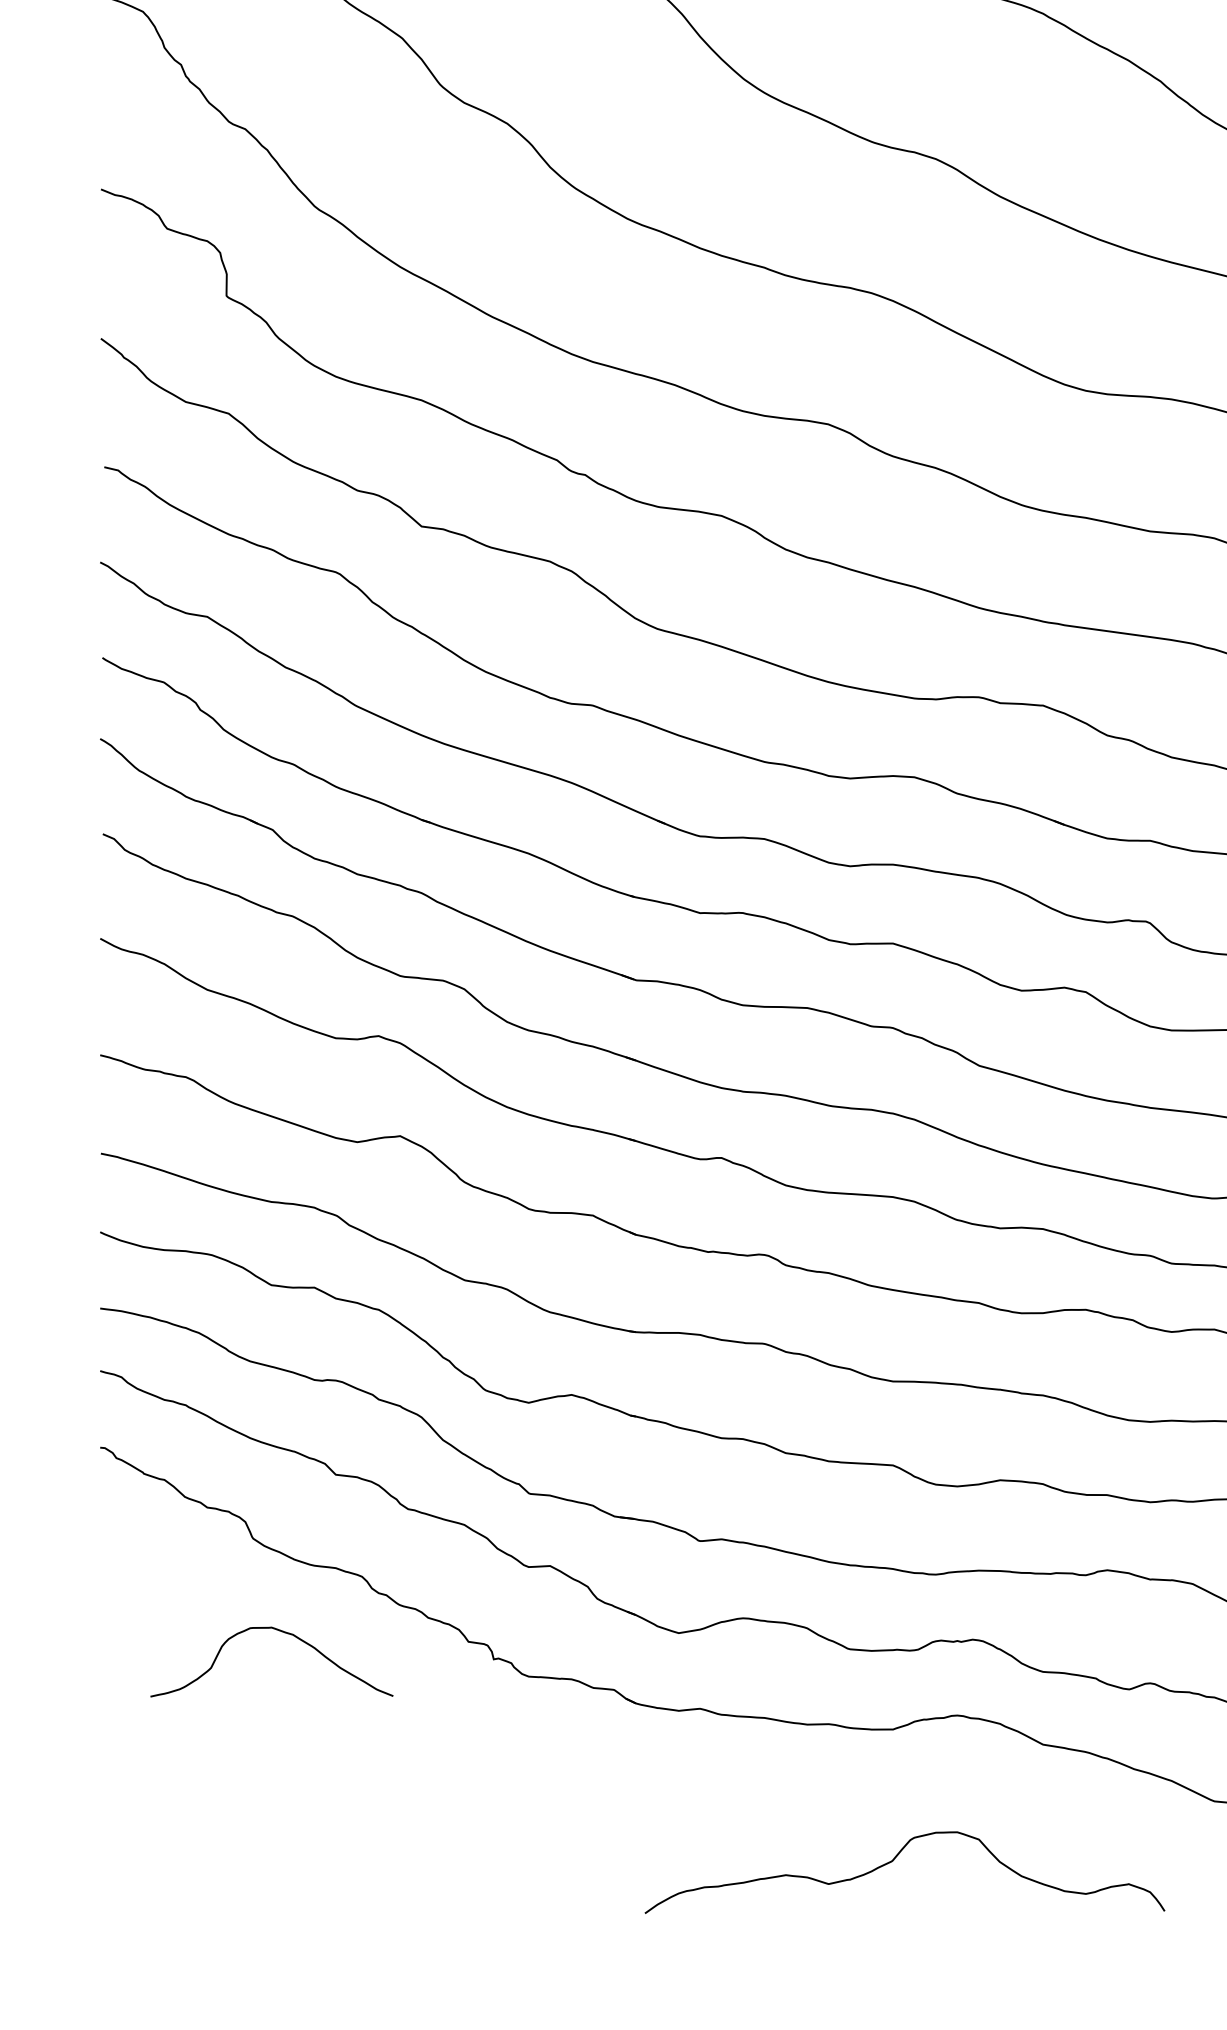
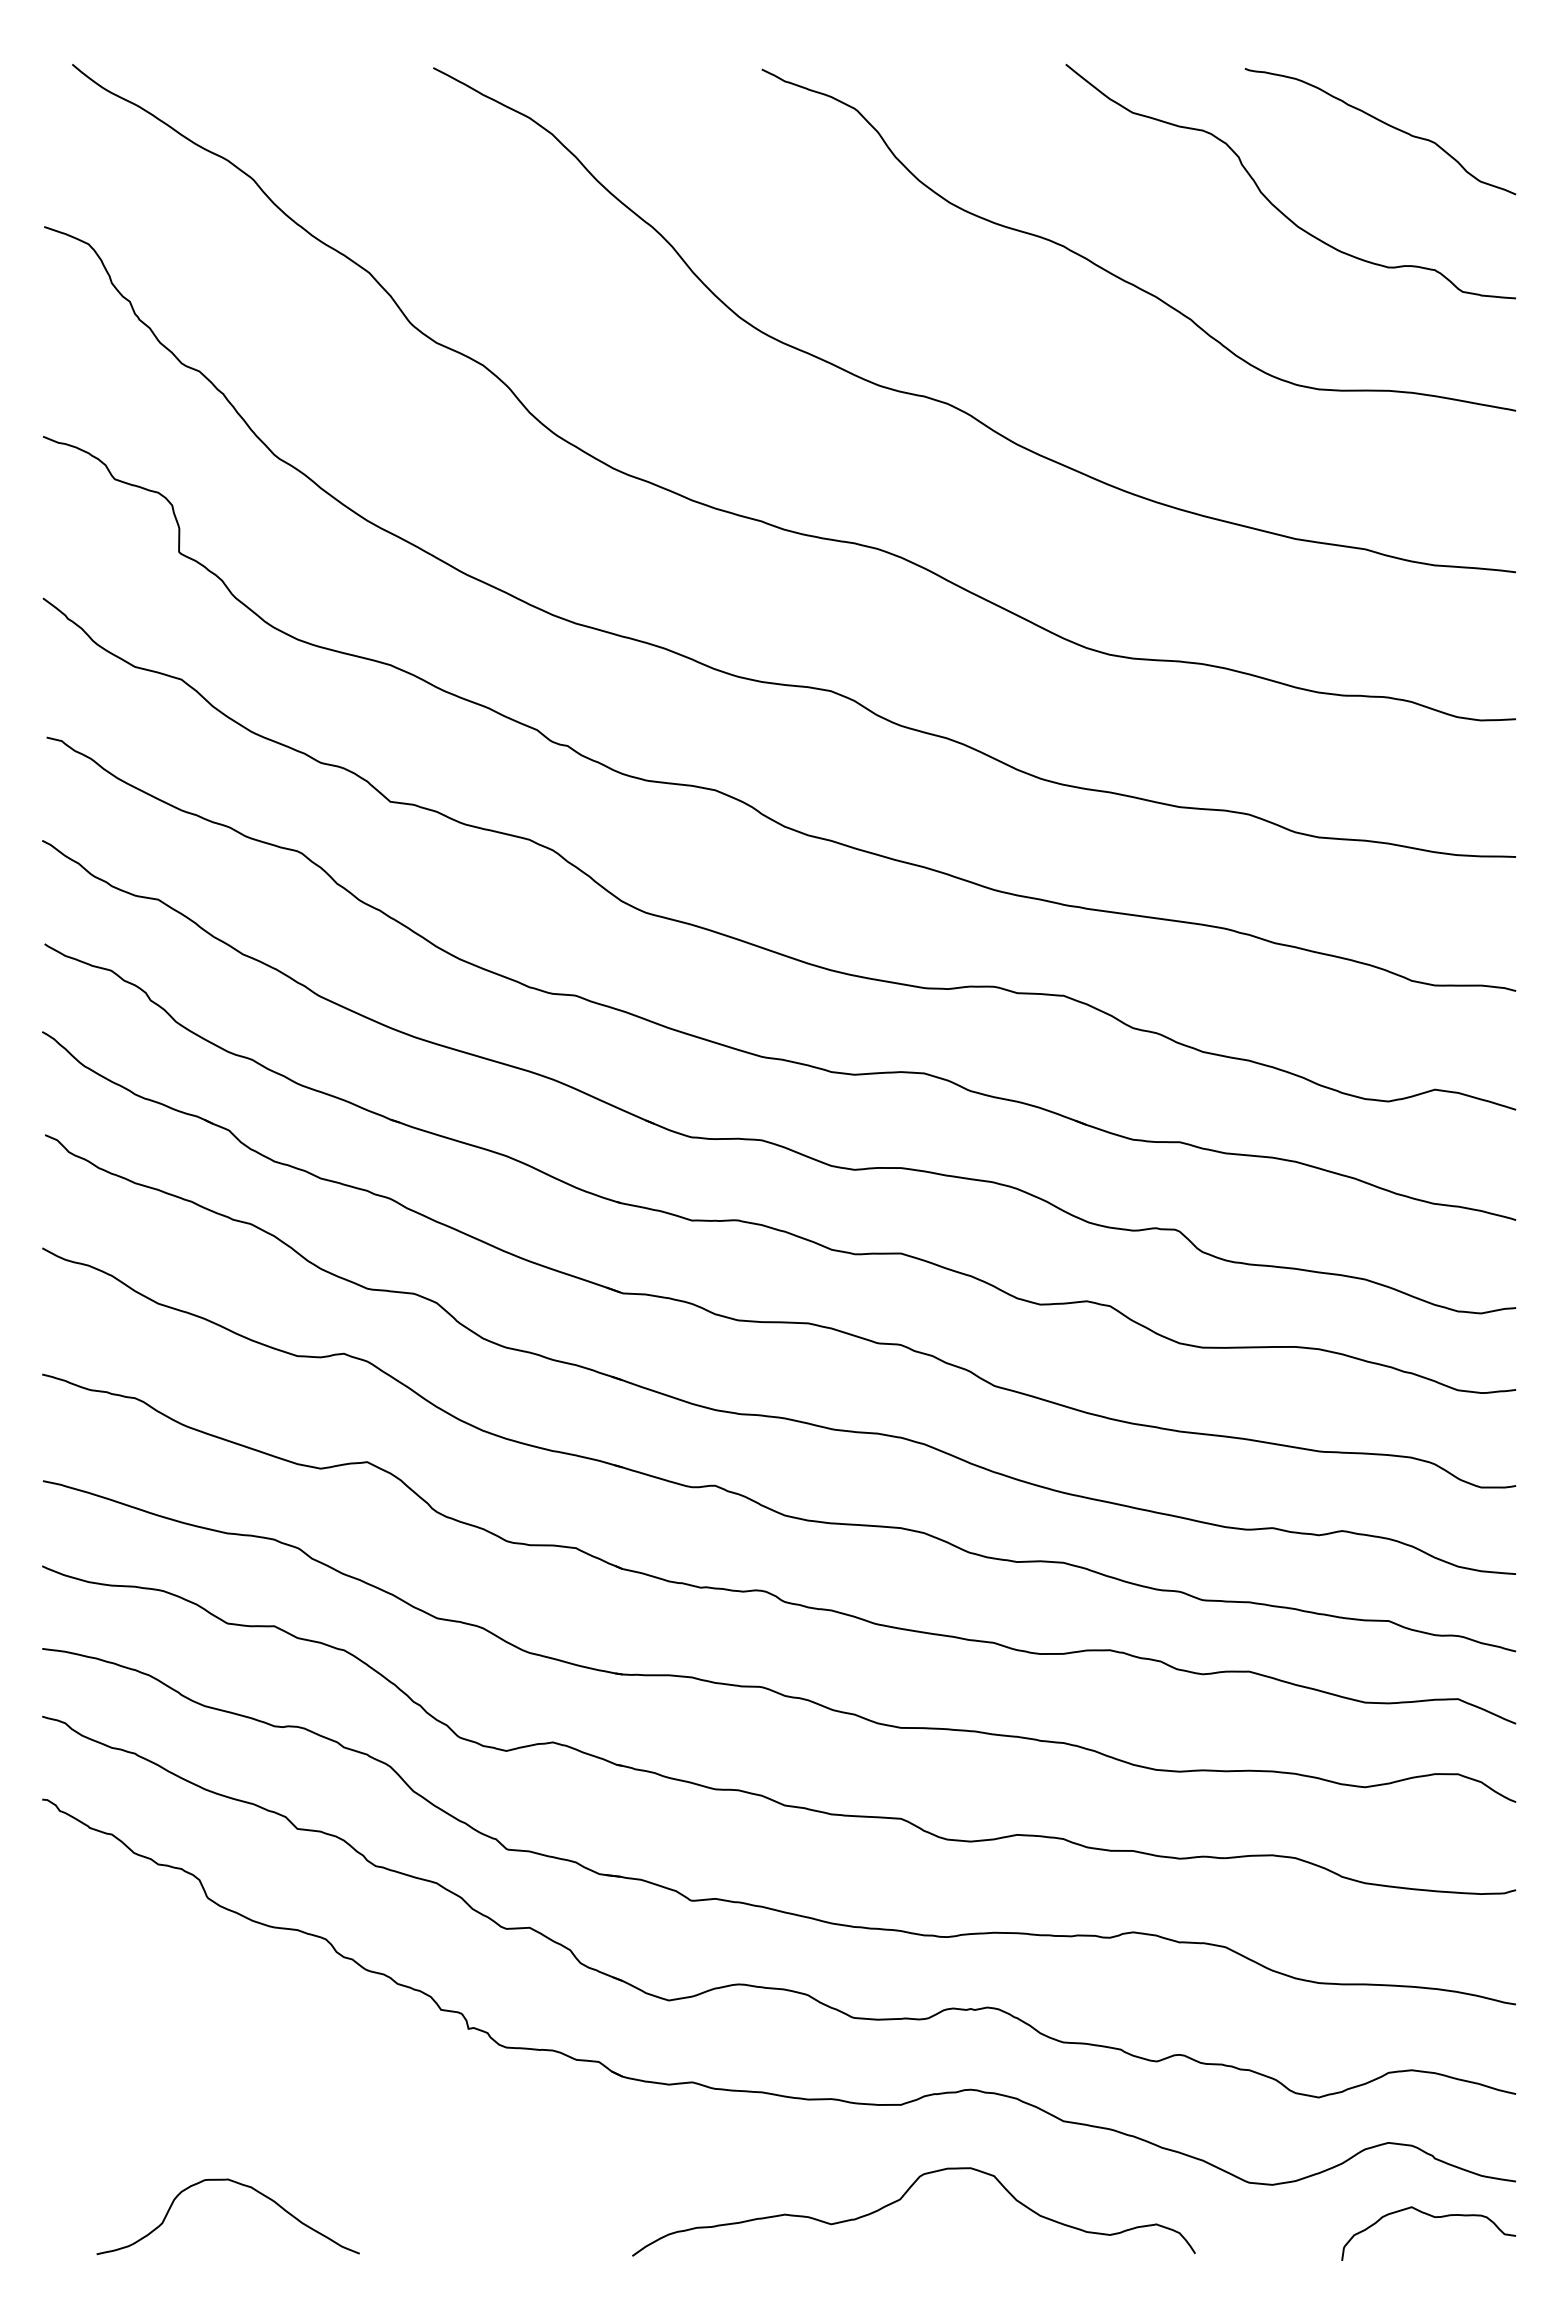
curve: (281, 1632) -> (238, 2184), moved
curve: (893, 1861) -> (901, 2199), moved

